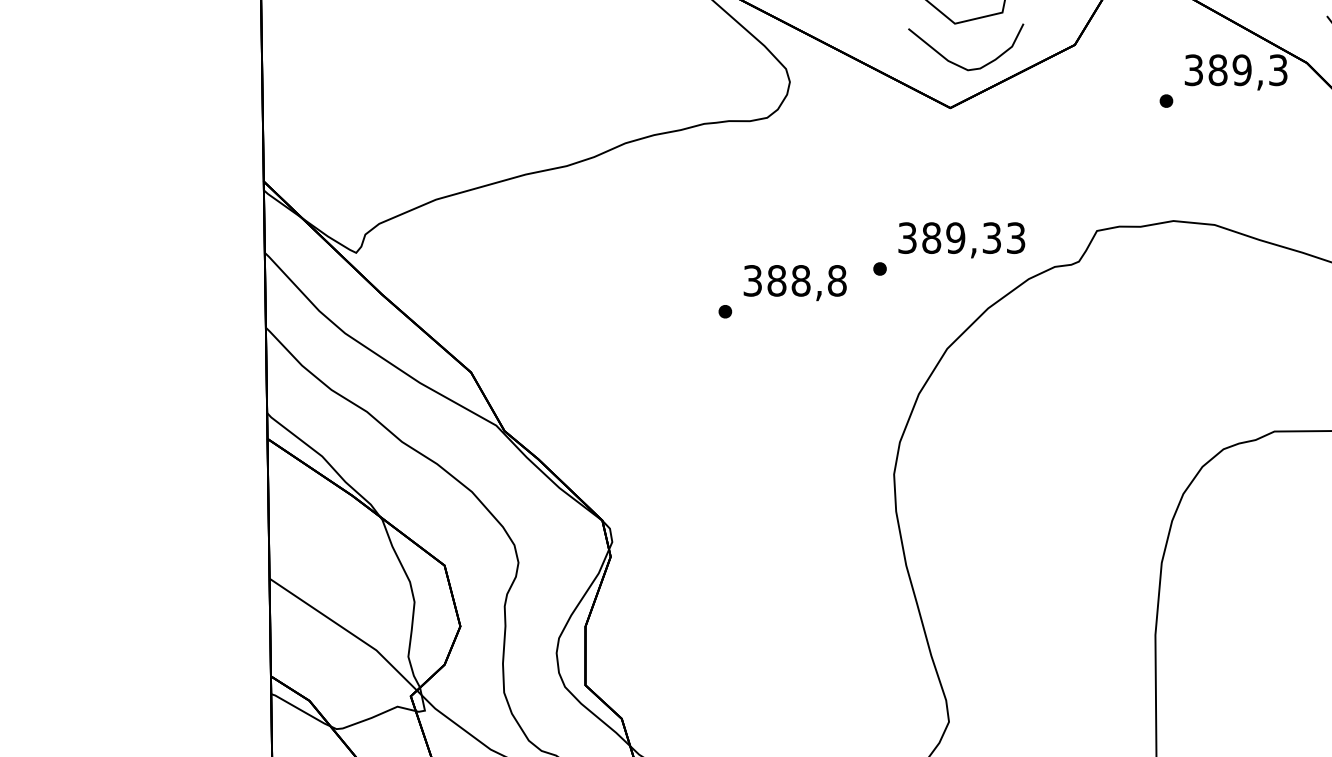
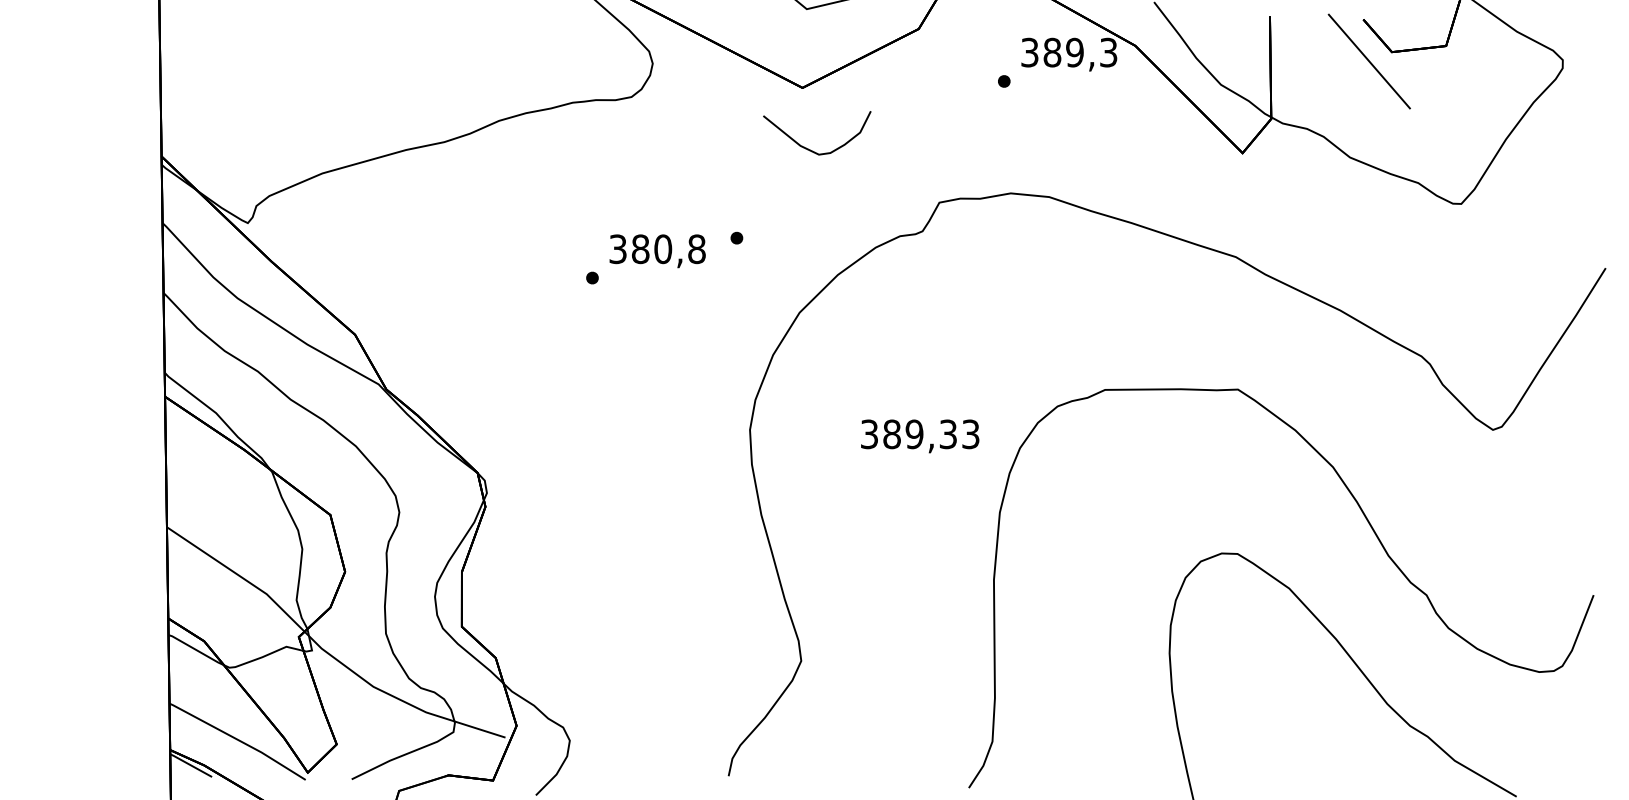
curve: (958, 64) -> (810, 149), moved
text: (962, 240) -> (920, 436), moved
text: (801, 281) -> (663, 249), 388,8 -> 380,8

